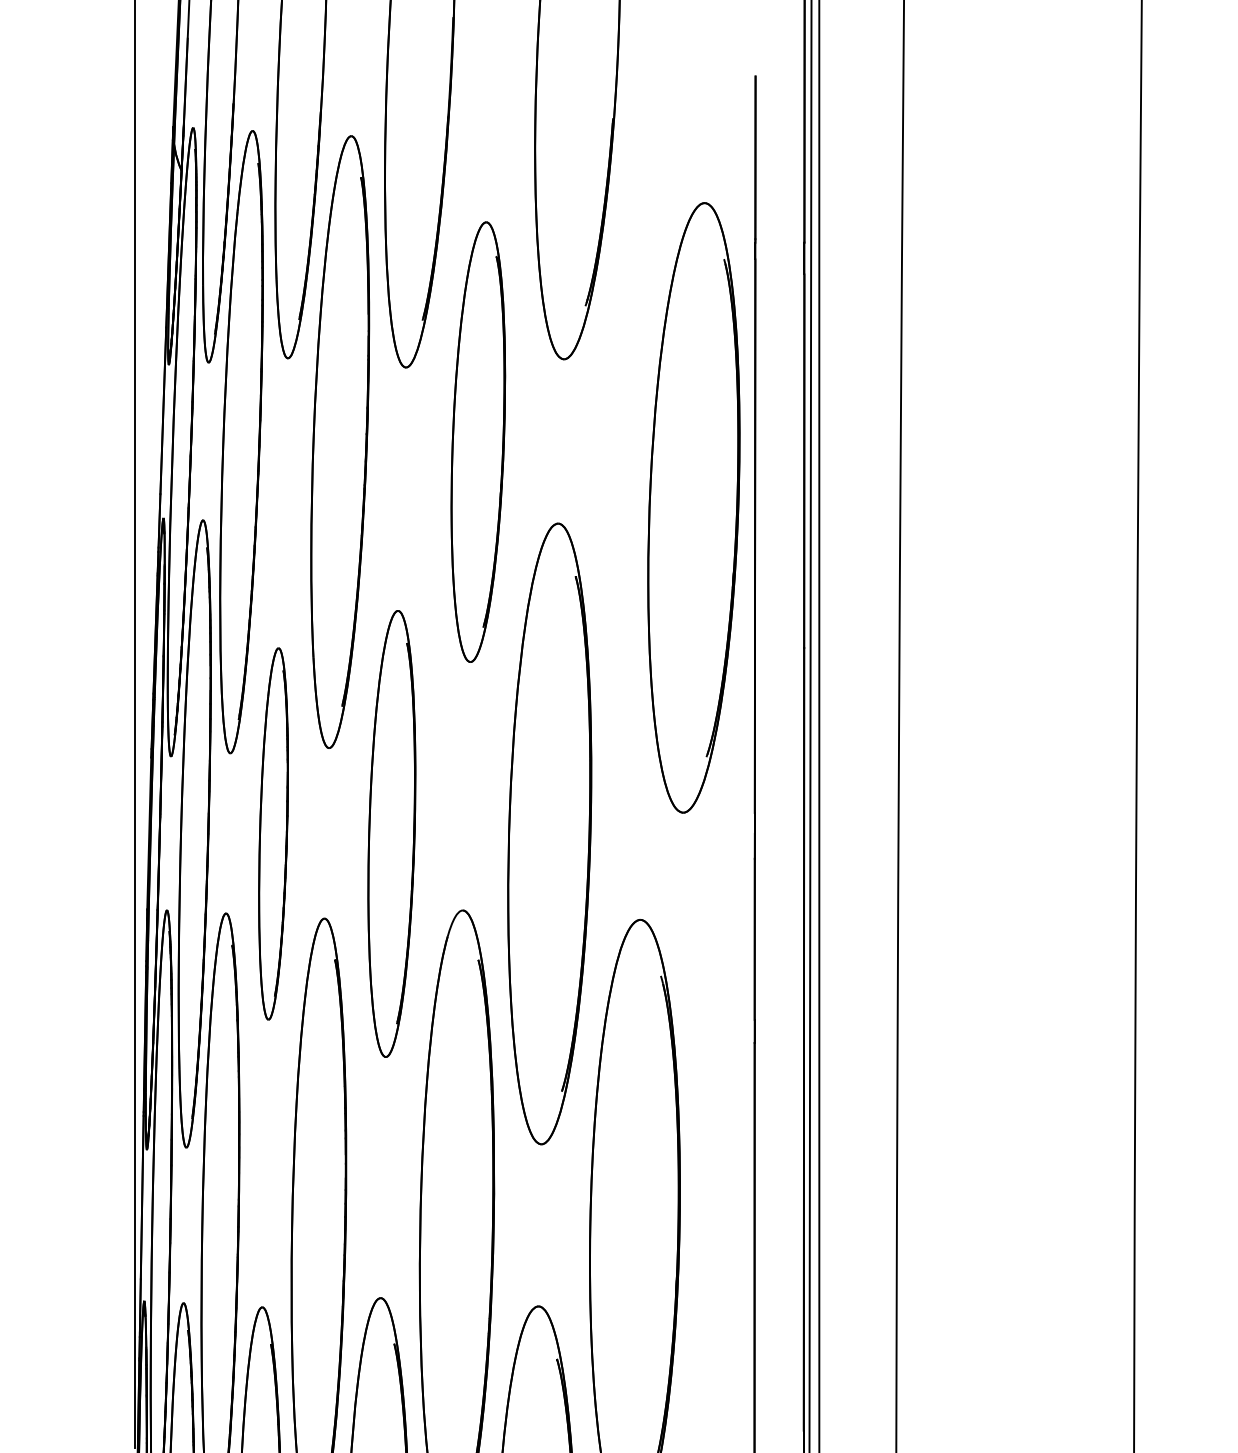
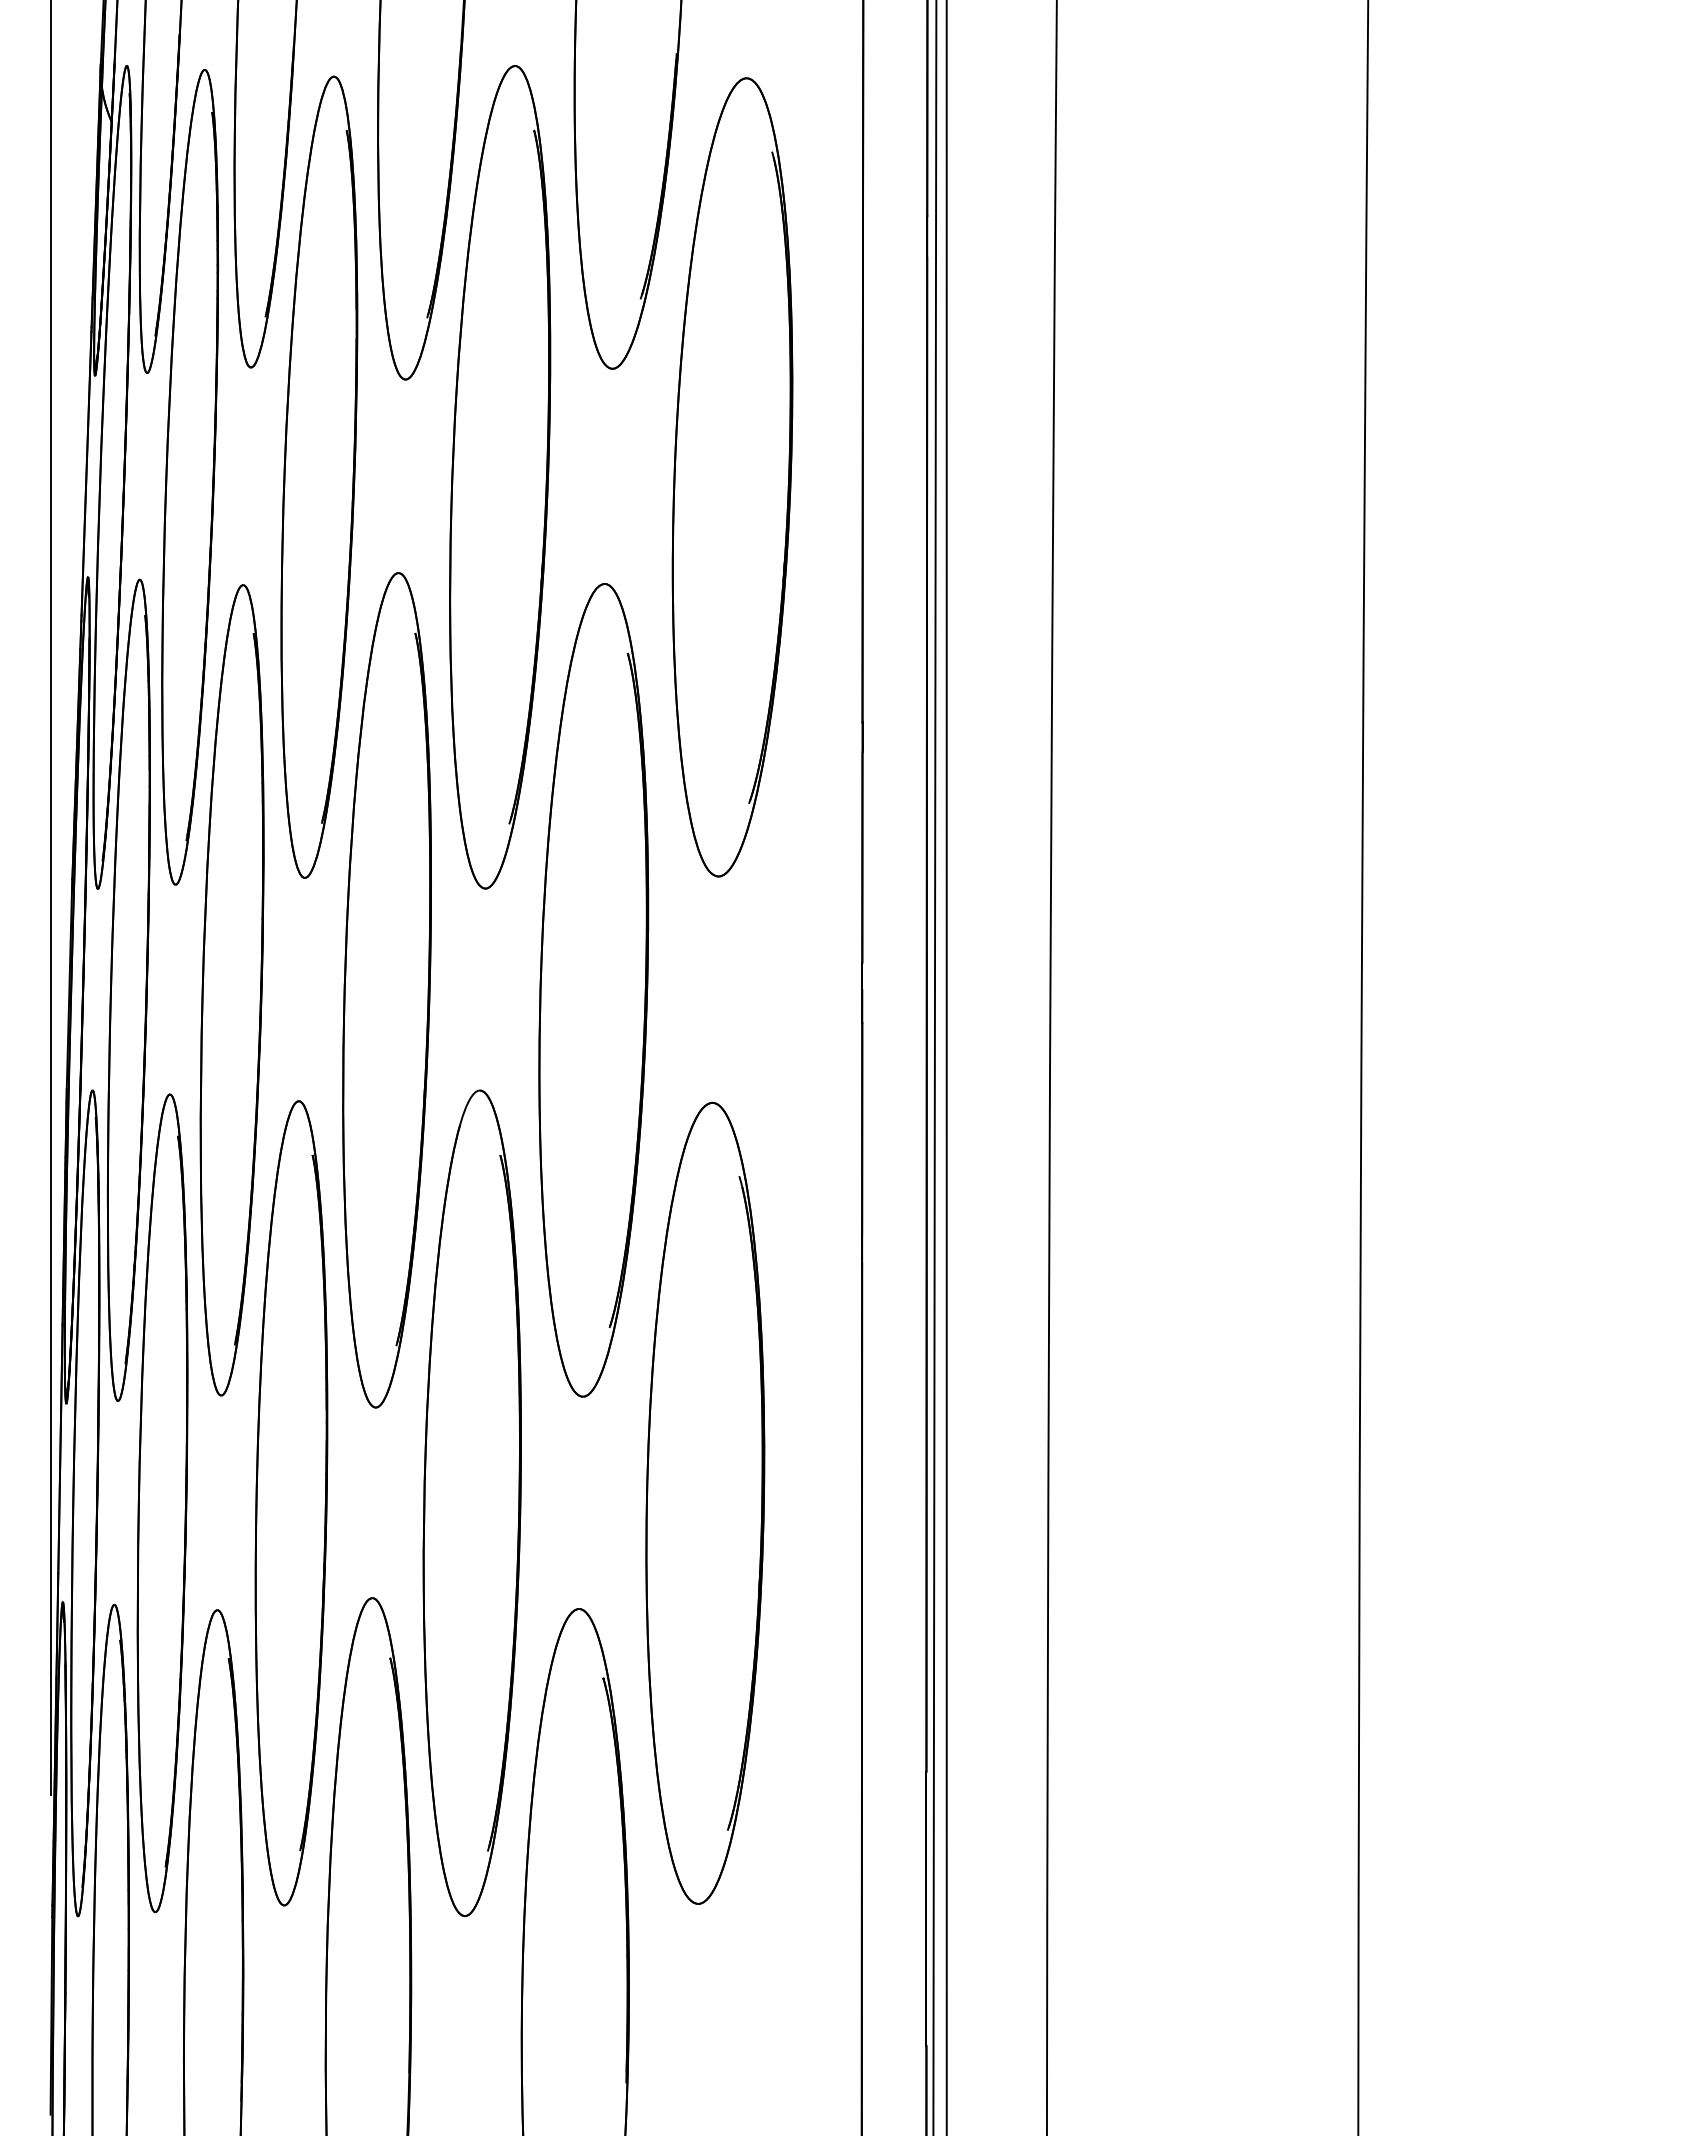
part: (478, 442) -> (500, 477), size x1.43
part: (693, 507) -> (732, 477), moved
part: (273, 834) -> (231, 990), size x1.67
part: (391, 834) -> (386, 990), size x1.43

